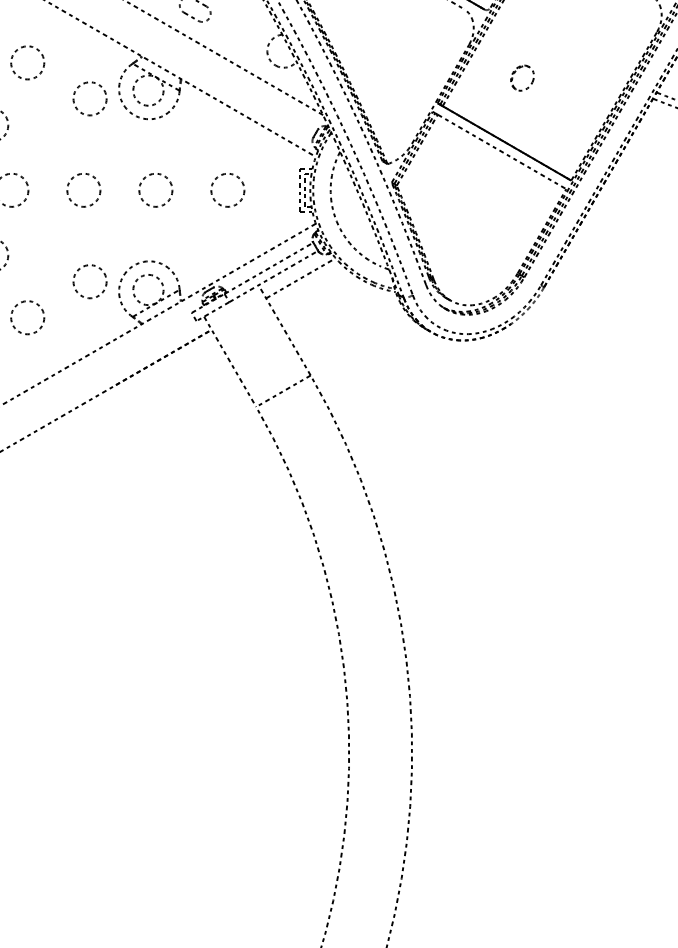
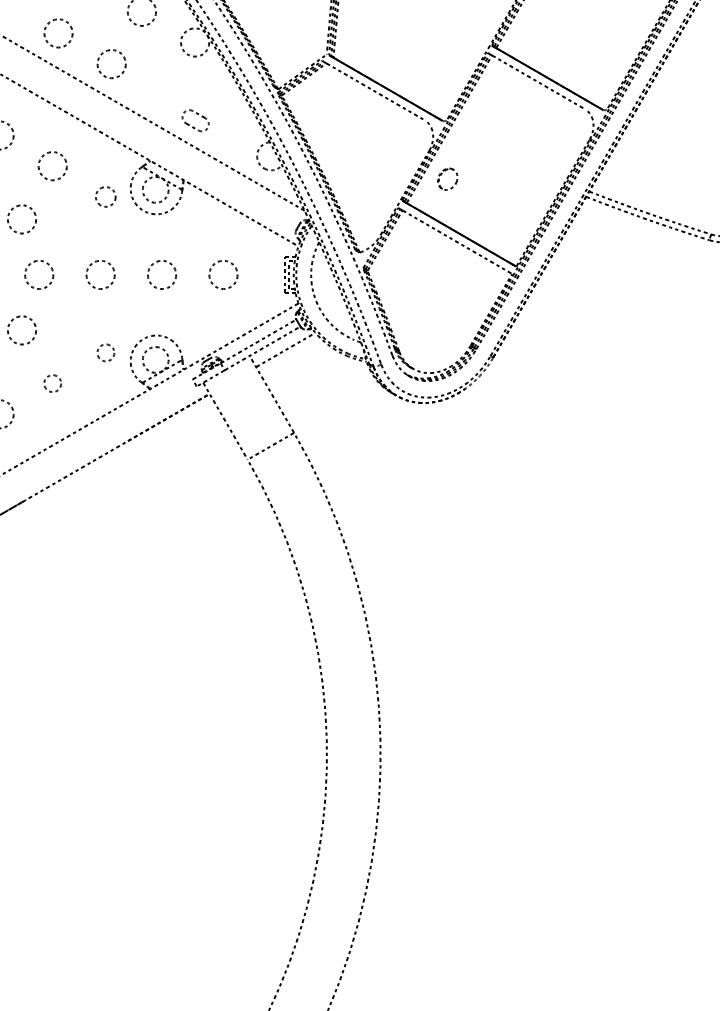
part: (516, 72) -> (442, 174), moved
circle: (89, 98) -> (105, 196), size x0.7
circle: (89, 281) -> (105, 352), size x0.6
circle: (27, 317) -> (52, 383), size x0.6

